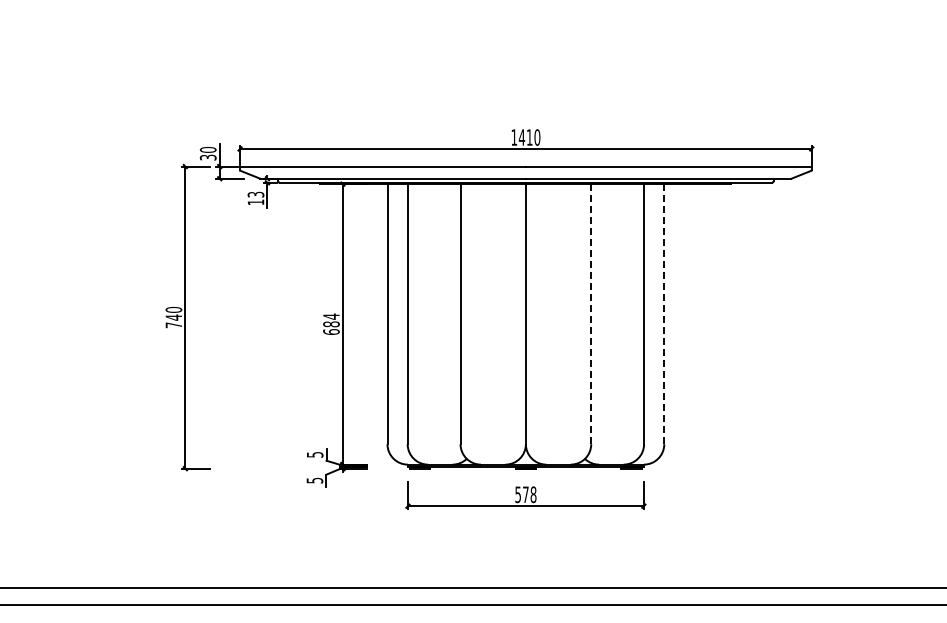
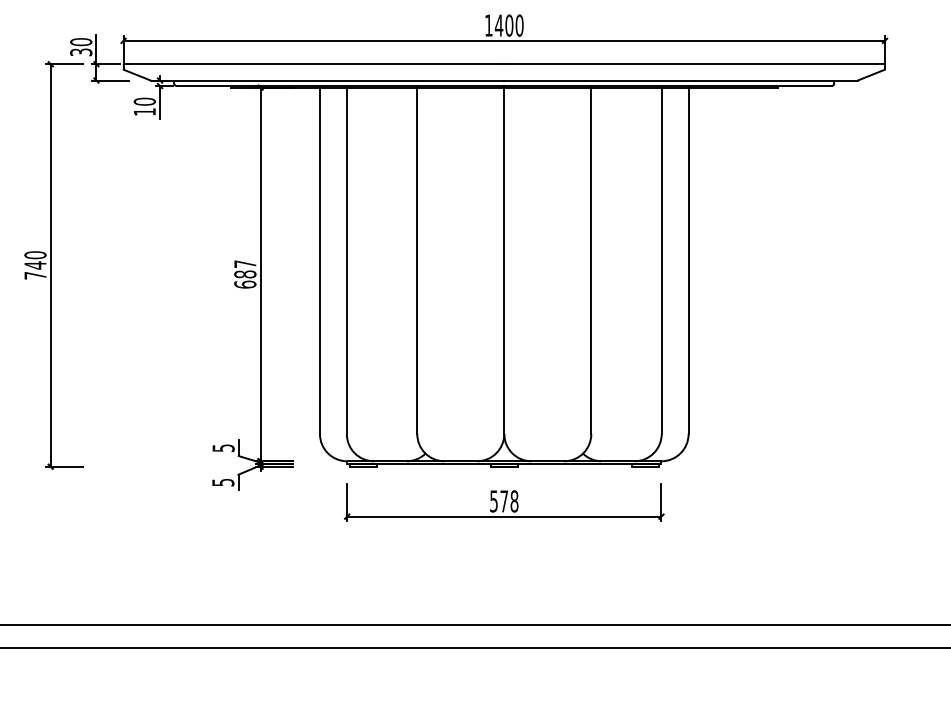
text: (529, 137) -> (509, 25), 1410 -> 1400
text: (255, 194) -> (144, 101), 13 -> 10
line: (591, 313) -> (591, 259), dashed -> solid
line: (664, 313) -> (688, 259), dashed -> solid
text: (331, 316) -> (245, 263), 684 -> 687

